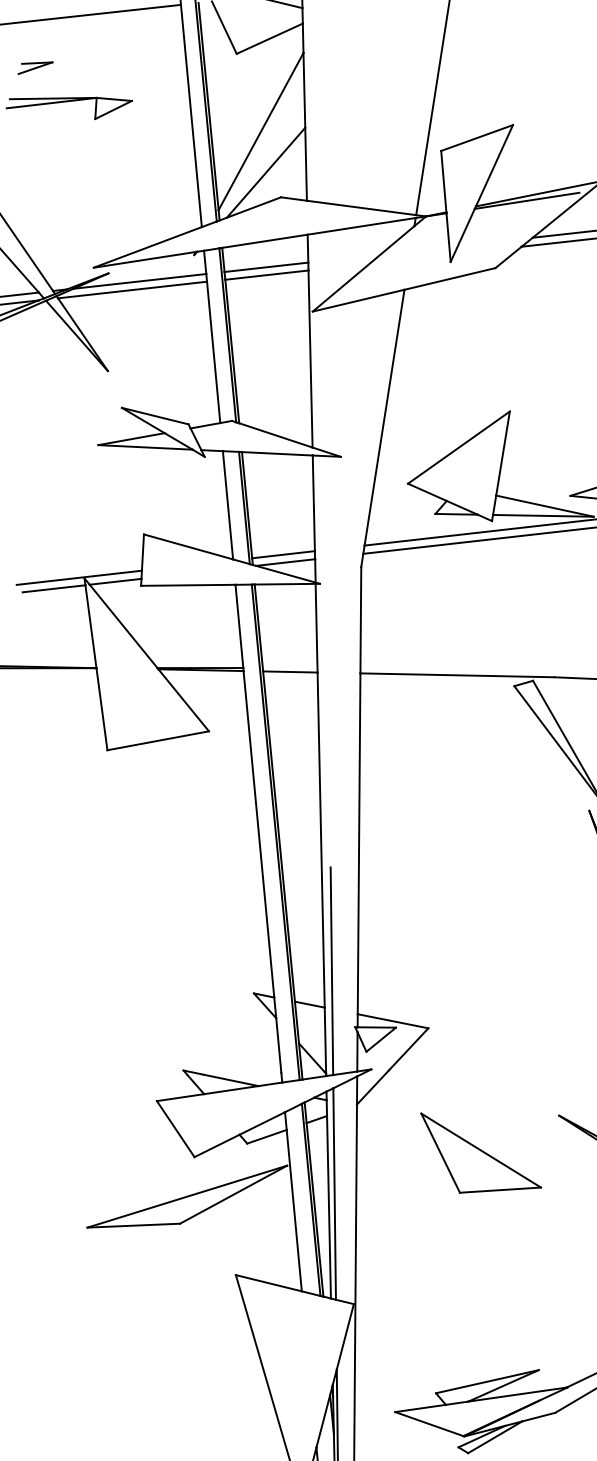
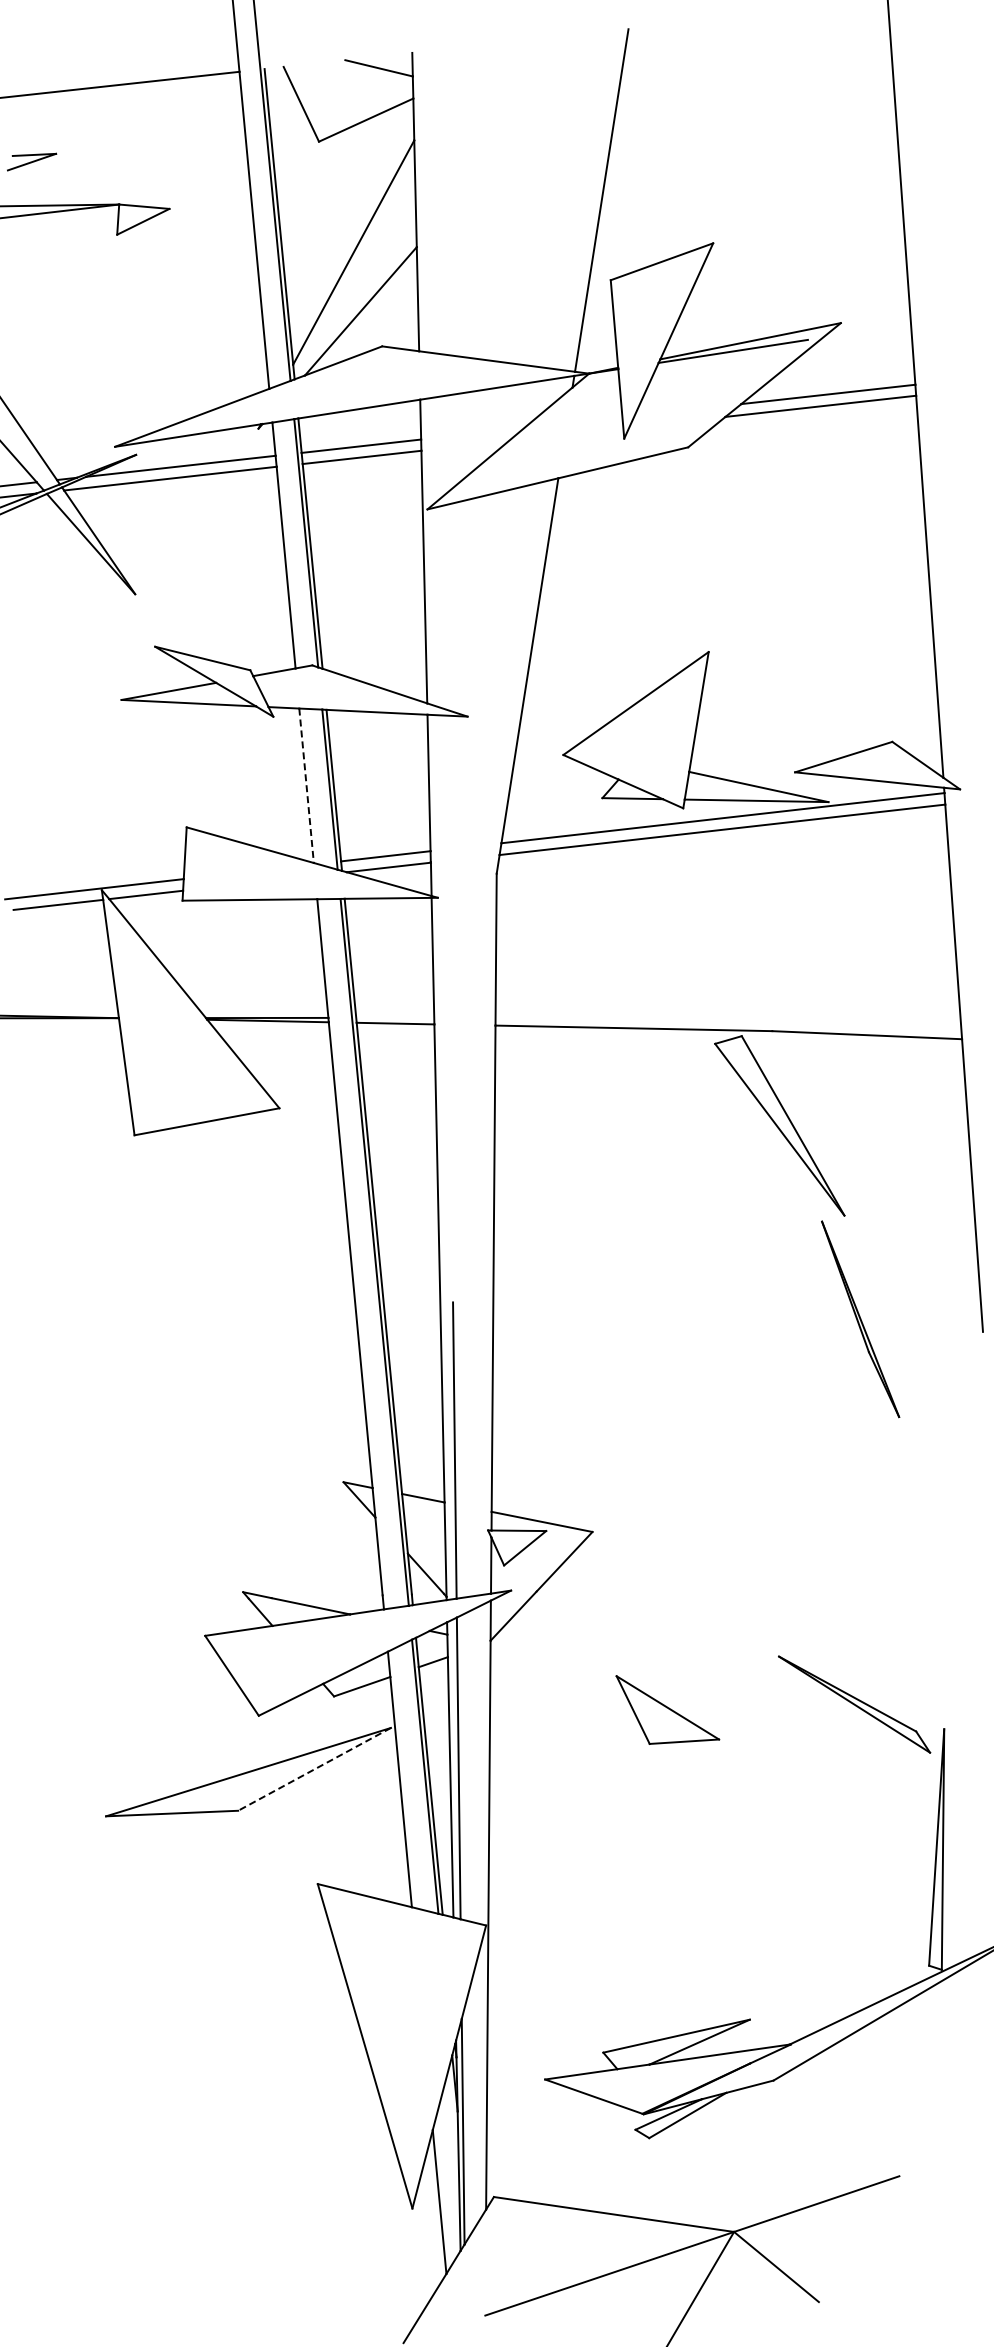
line: (227, 505) -> (306, 785), solid -> dashed
part: (480, 1152) -> (667, 1709), size x0.6
line: (233, 1194) -> (314, 1769), solid -> dashed

